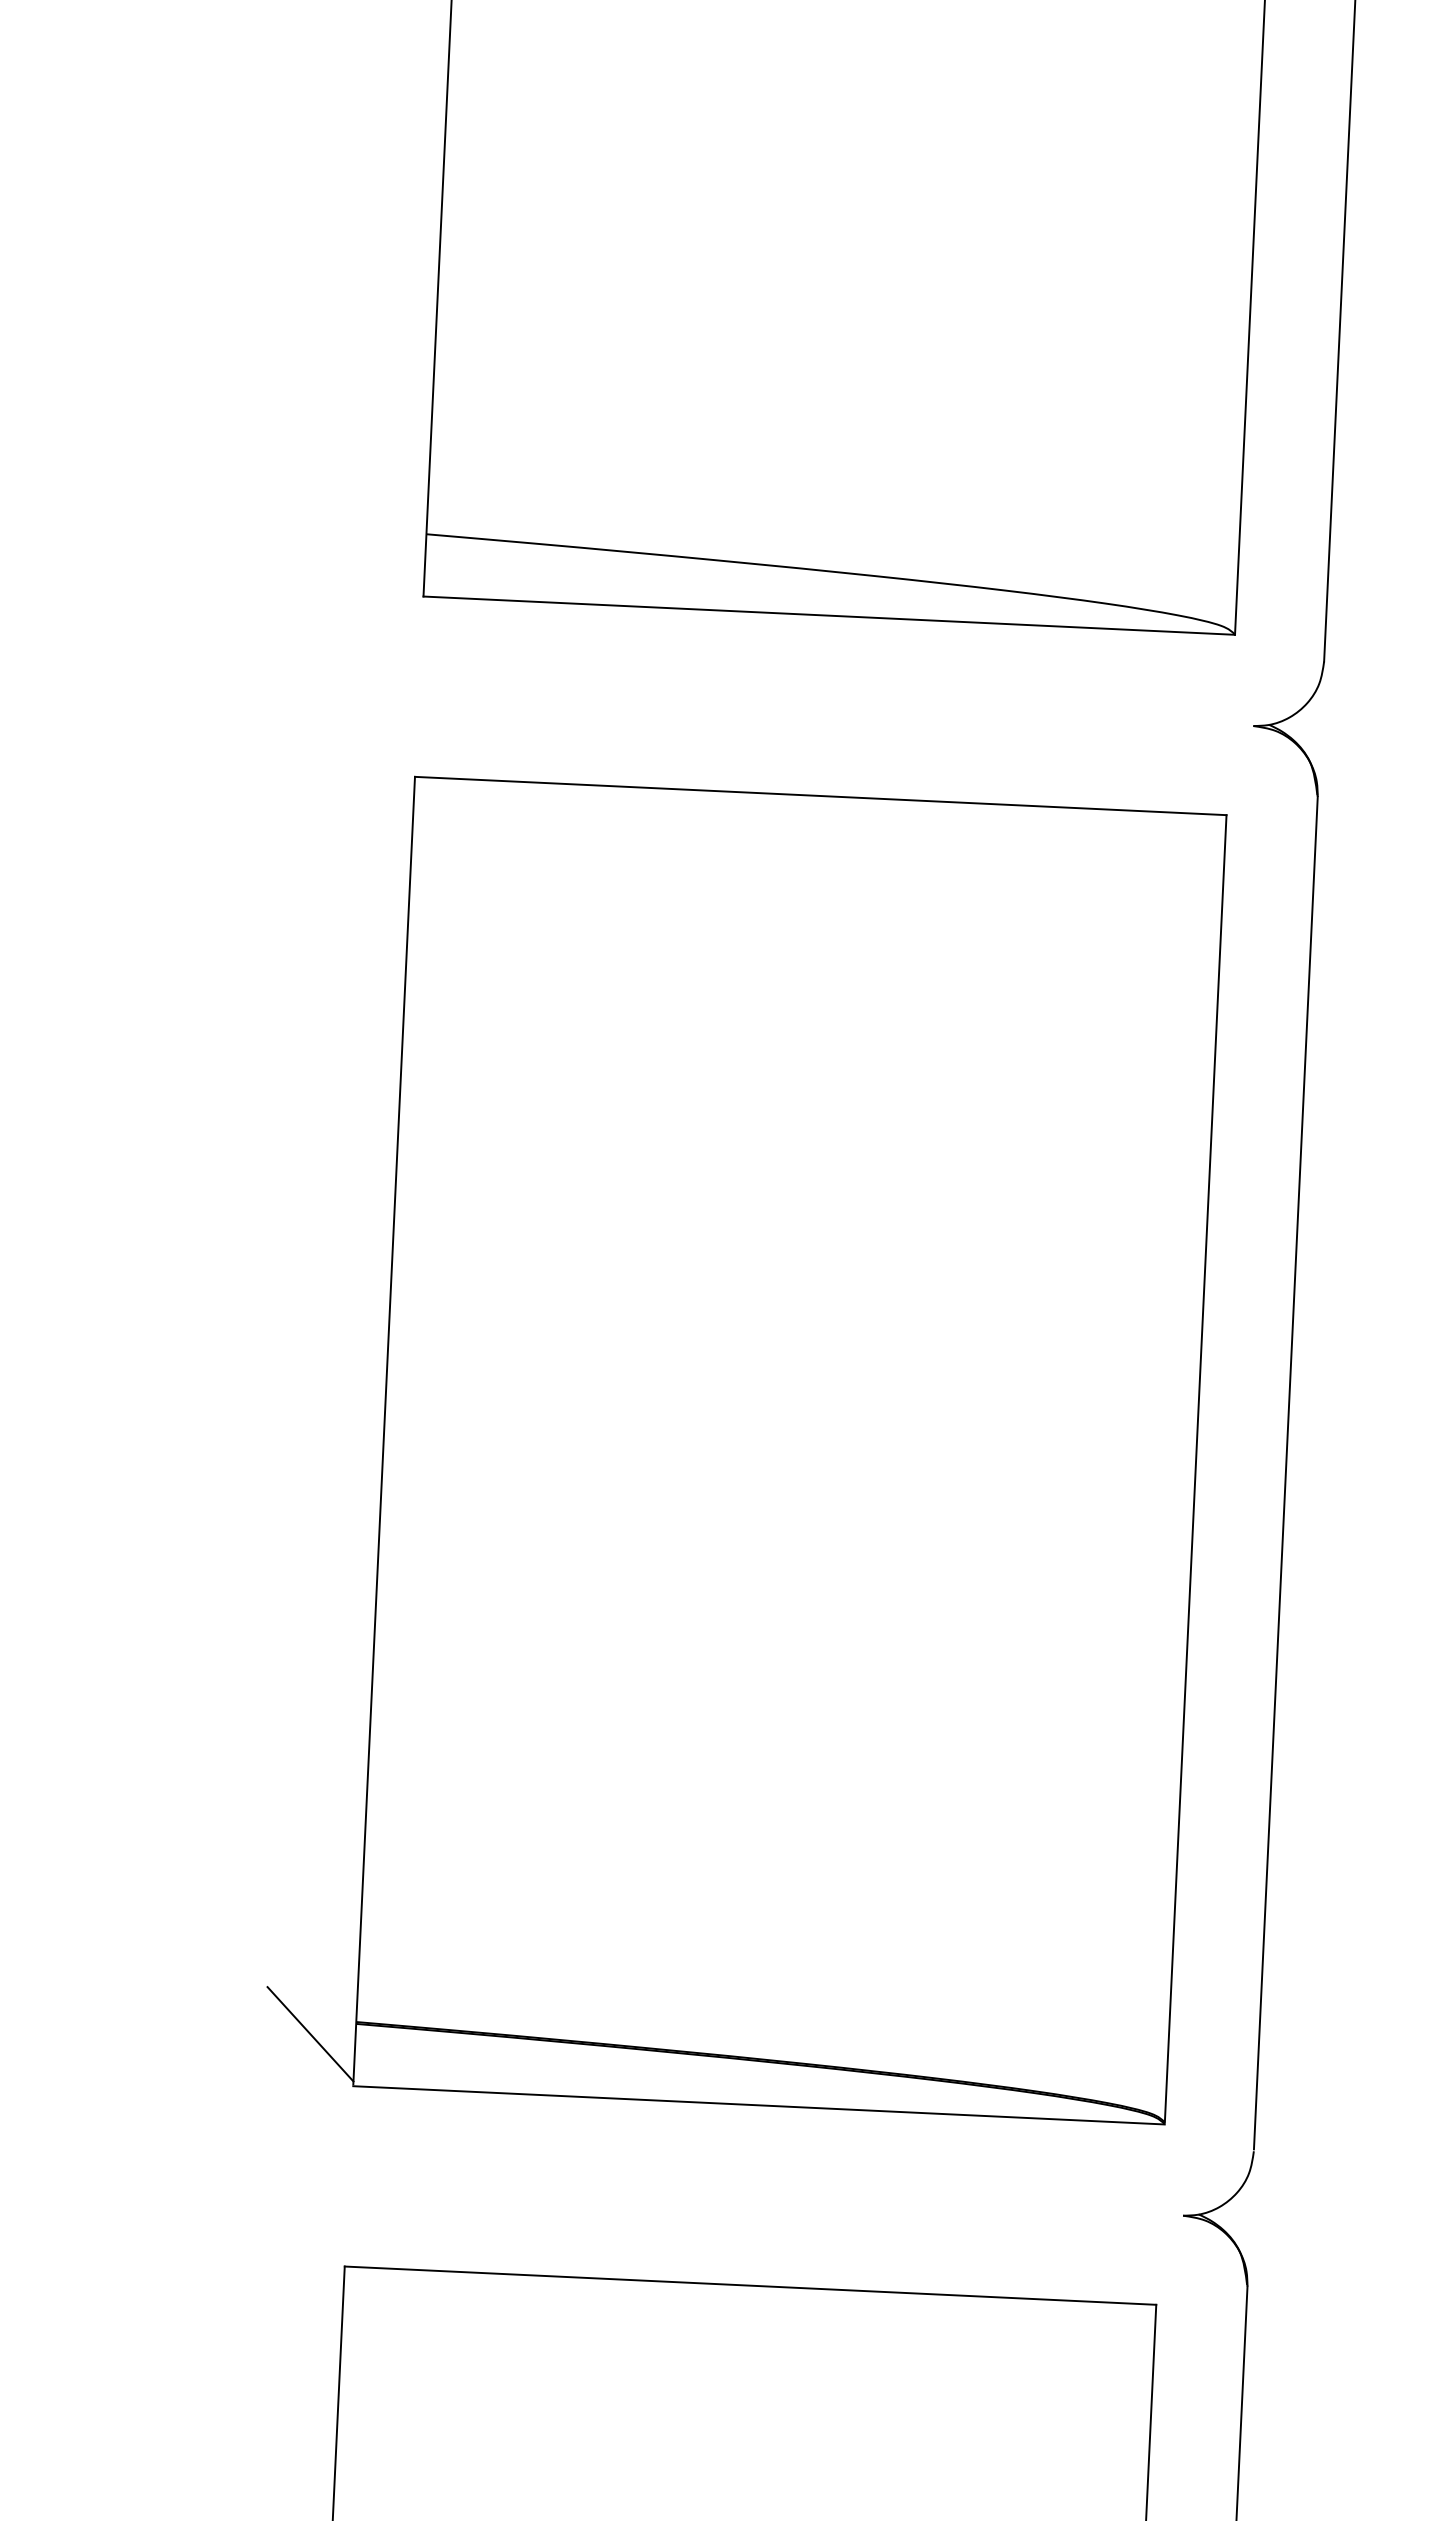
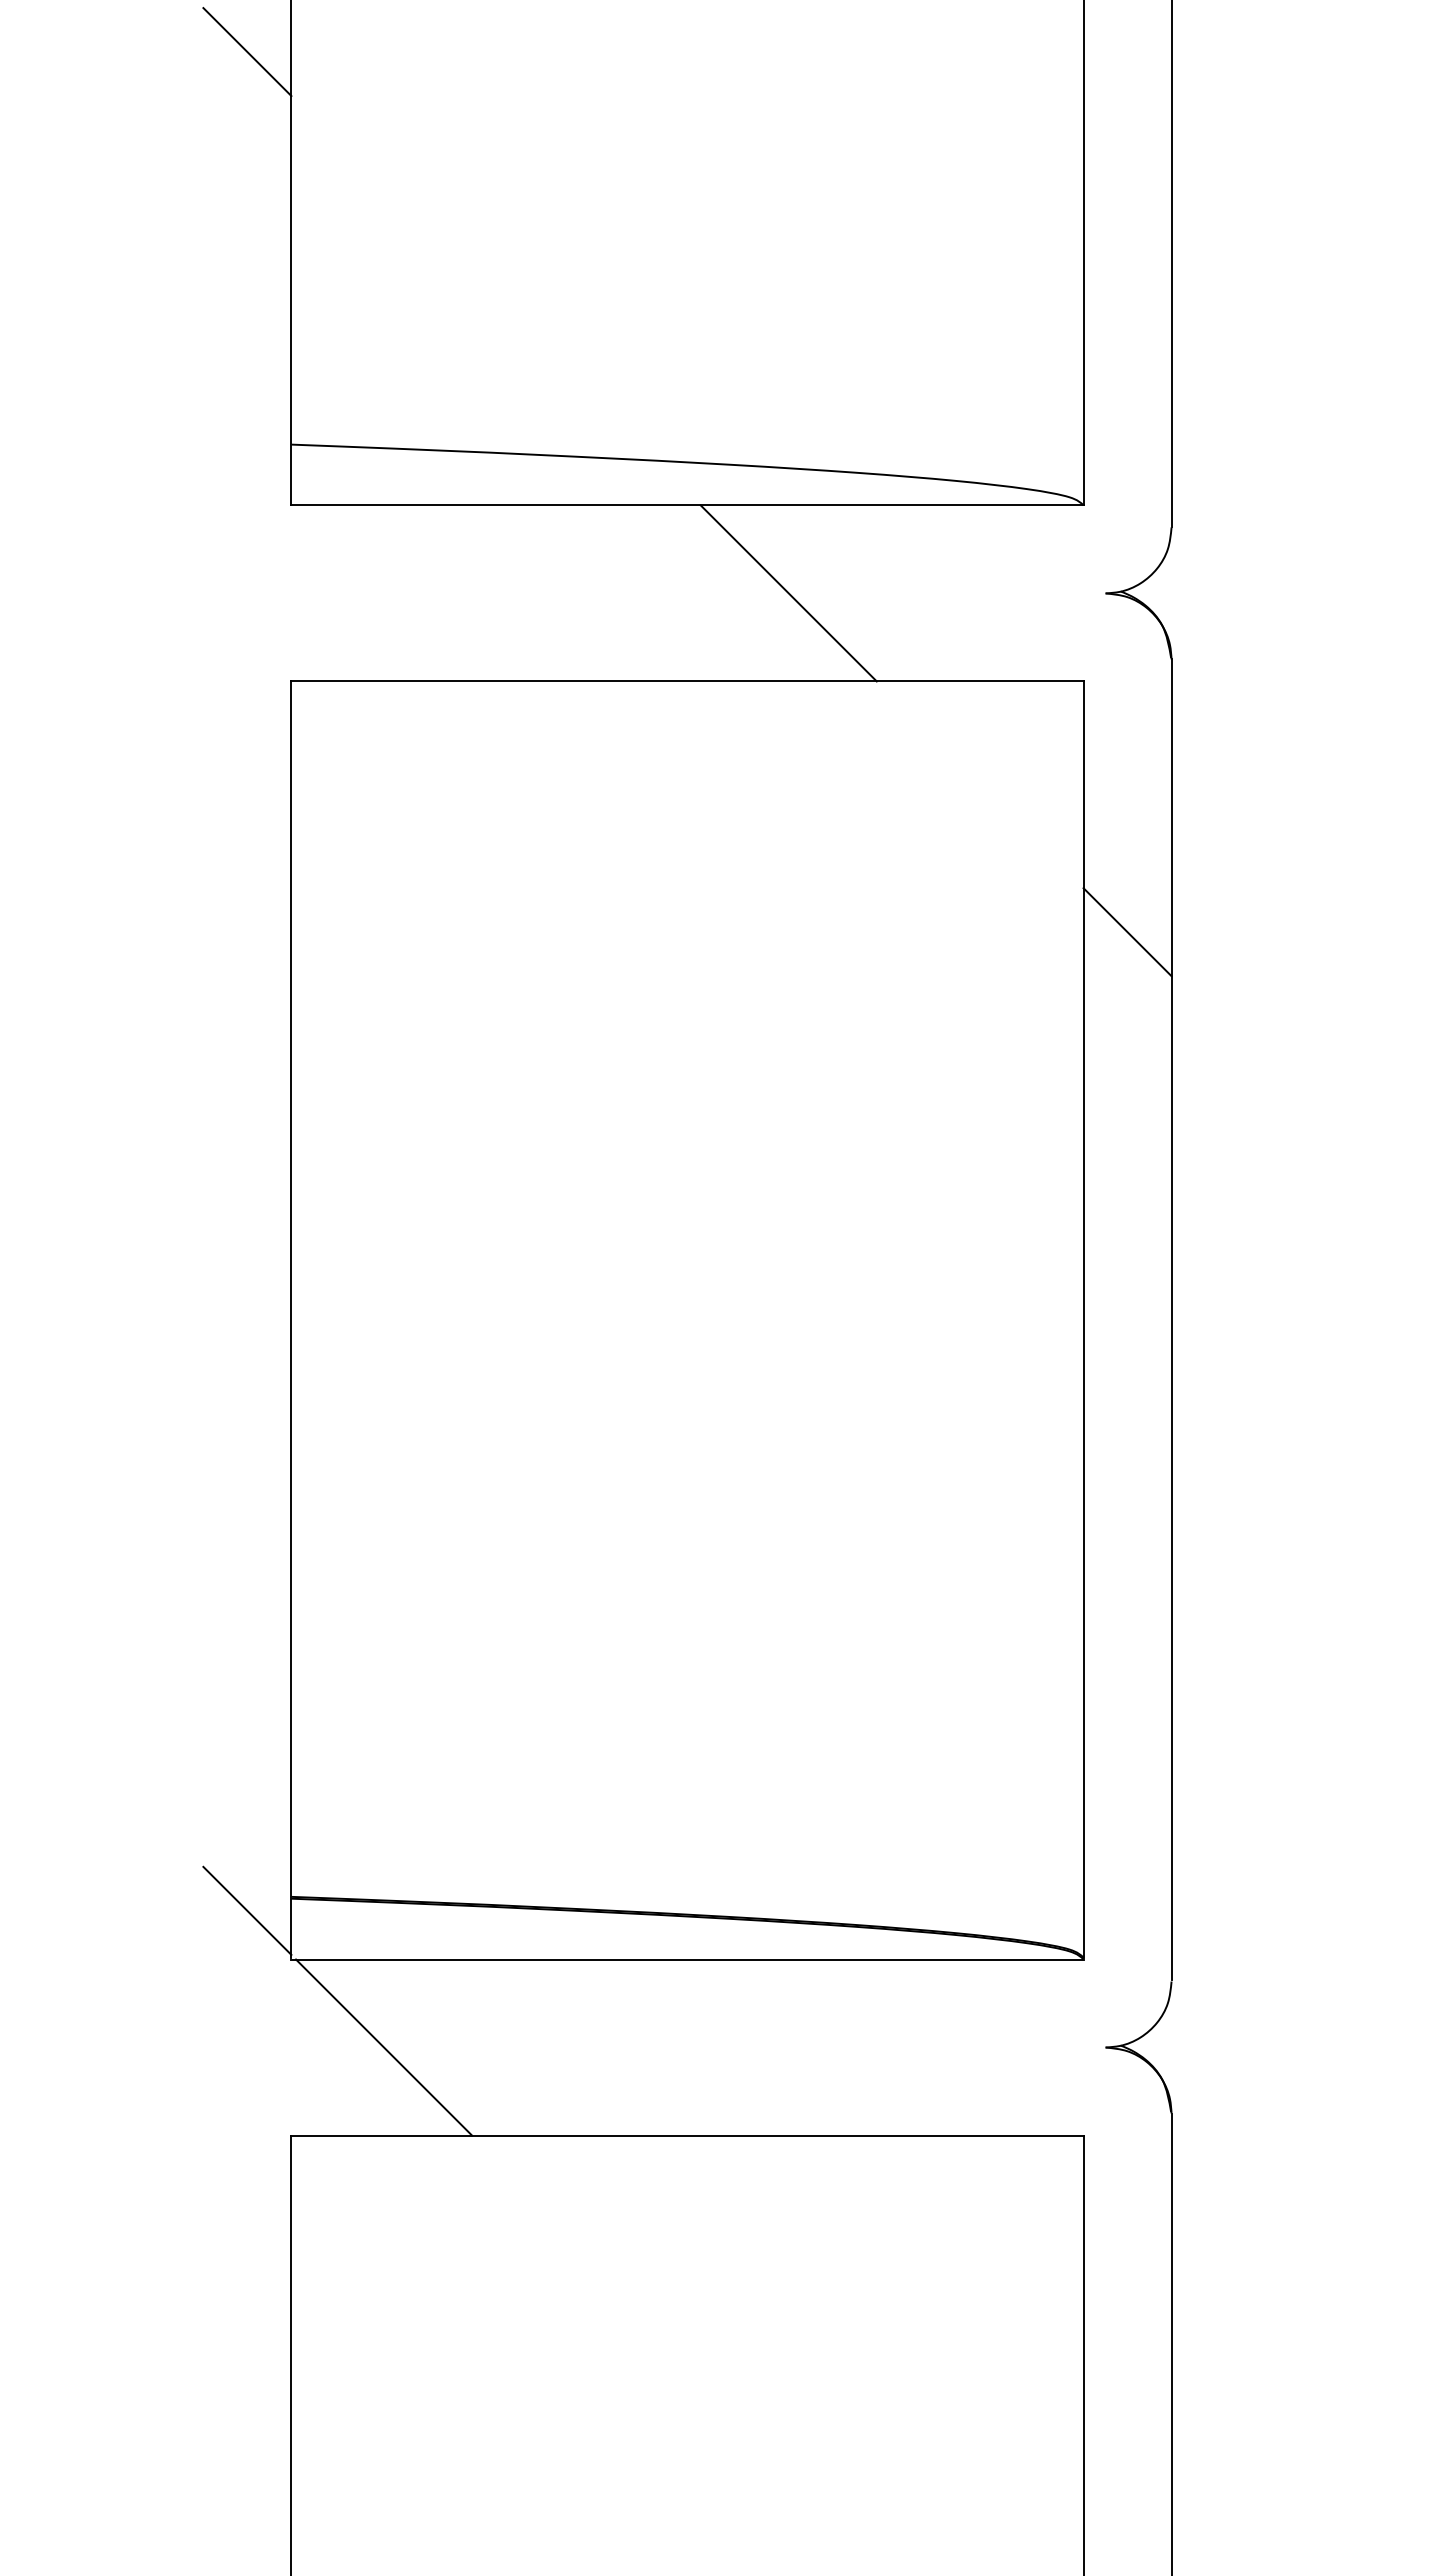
line: (400, 130) -> (247, 52), added
line: (928, 710) -> (788, 593), added
line: (1259, 1074) -> (1127, 932), added
line: (444, 2180) -> (384, 2047), added

